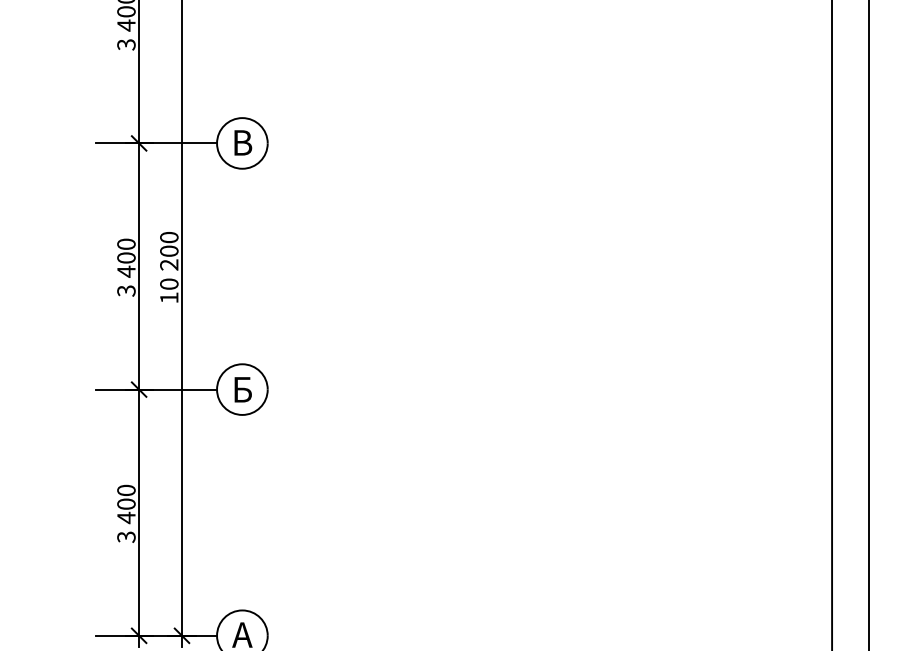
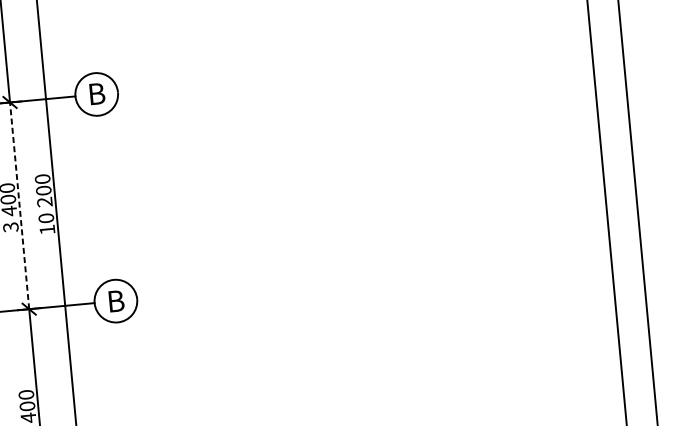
line: (139, 266) -> (19, 205), solid -> dashed
text: (243, 389) -> (116, 300), Б -> В

